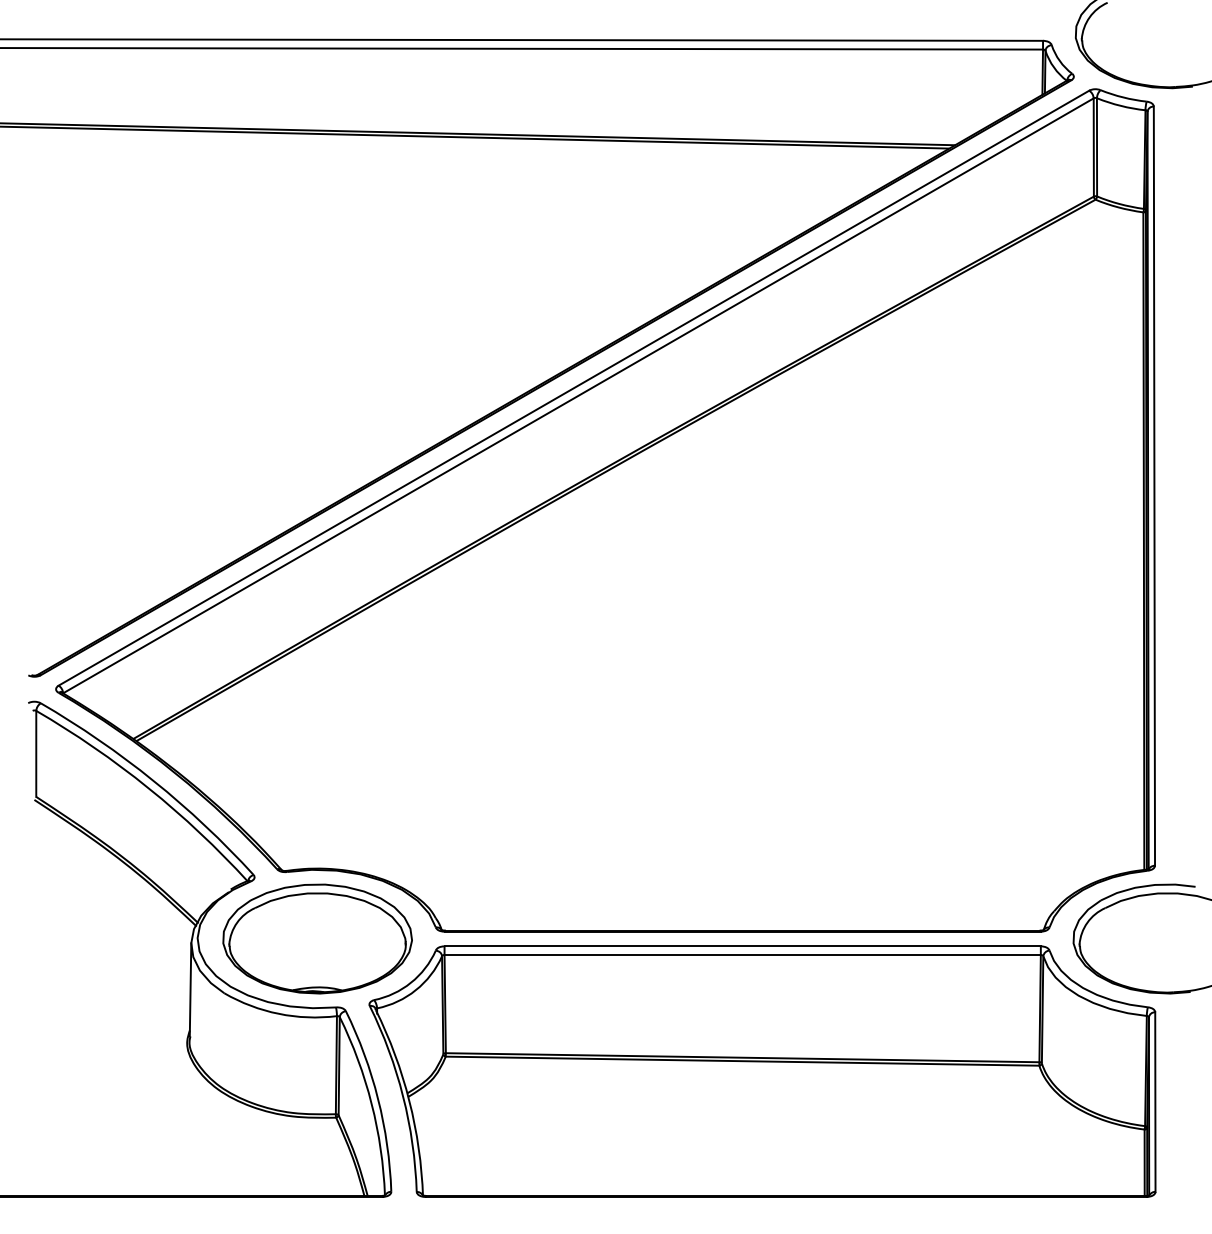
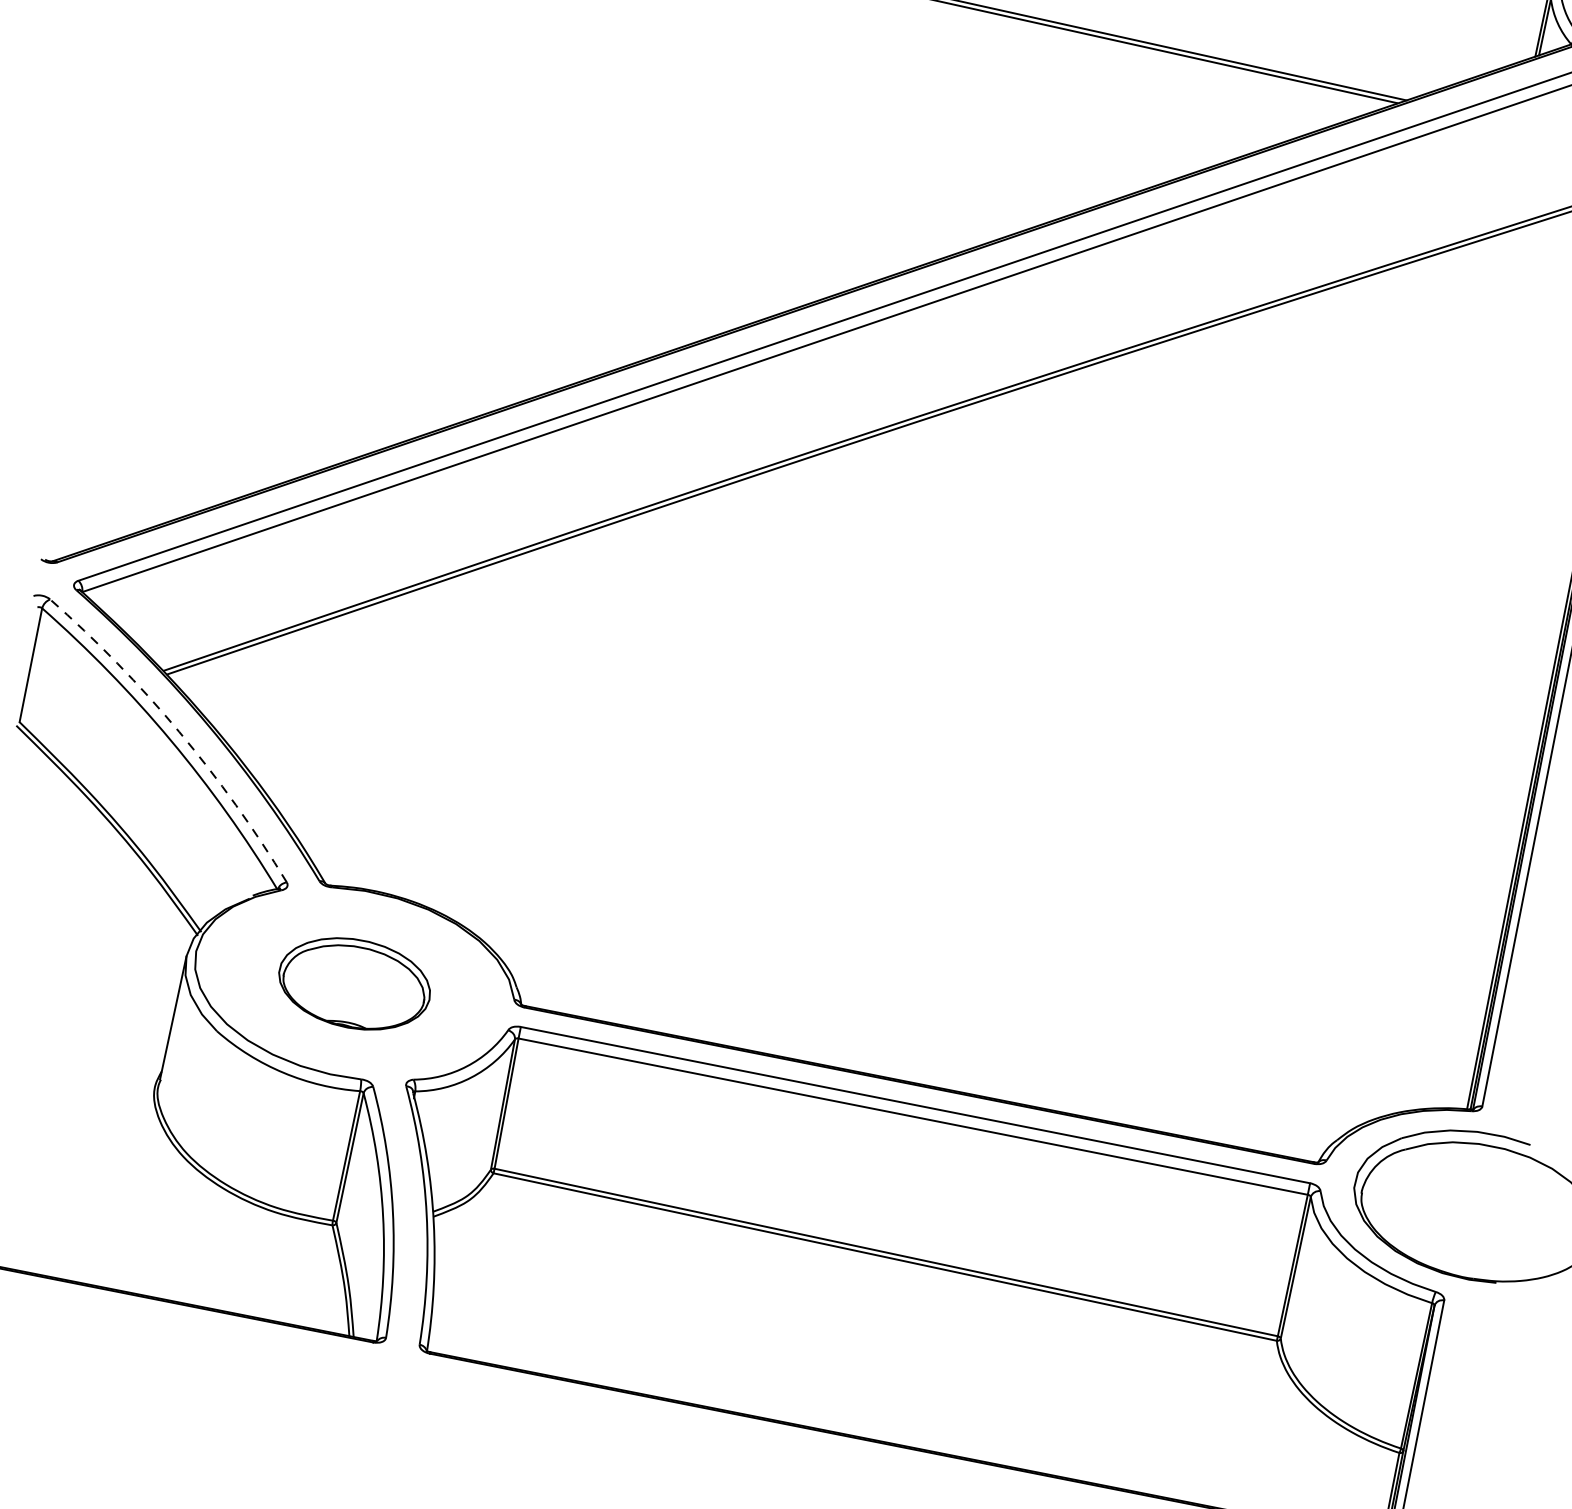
arc: (153, 781) -> (178, 732), solid -> dashed
part: (317, 938) -> (354, 983), size x0.6

